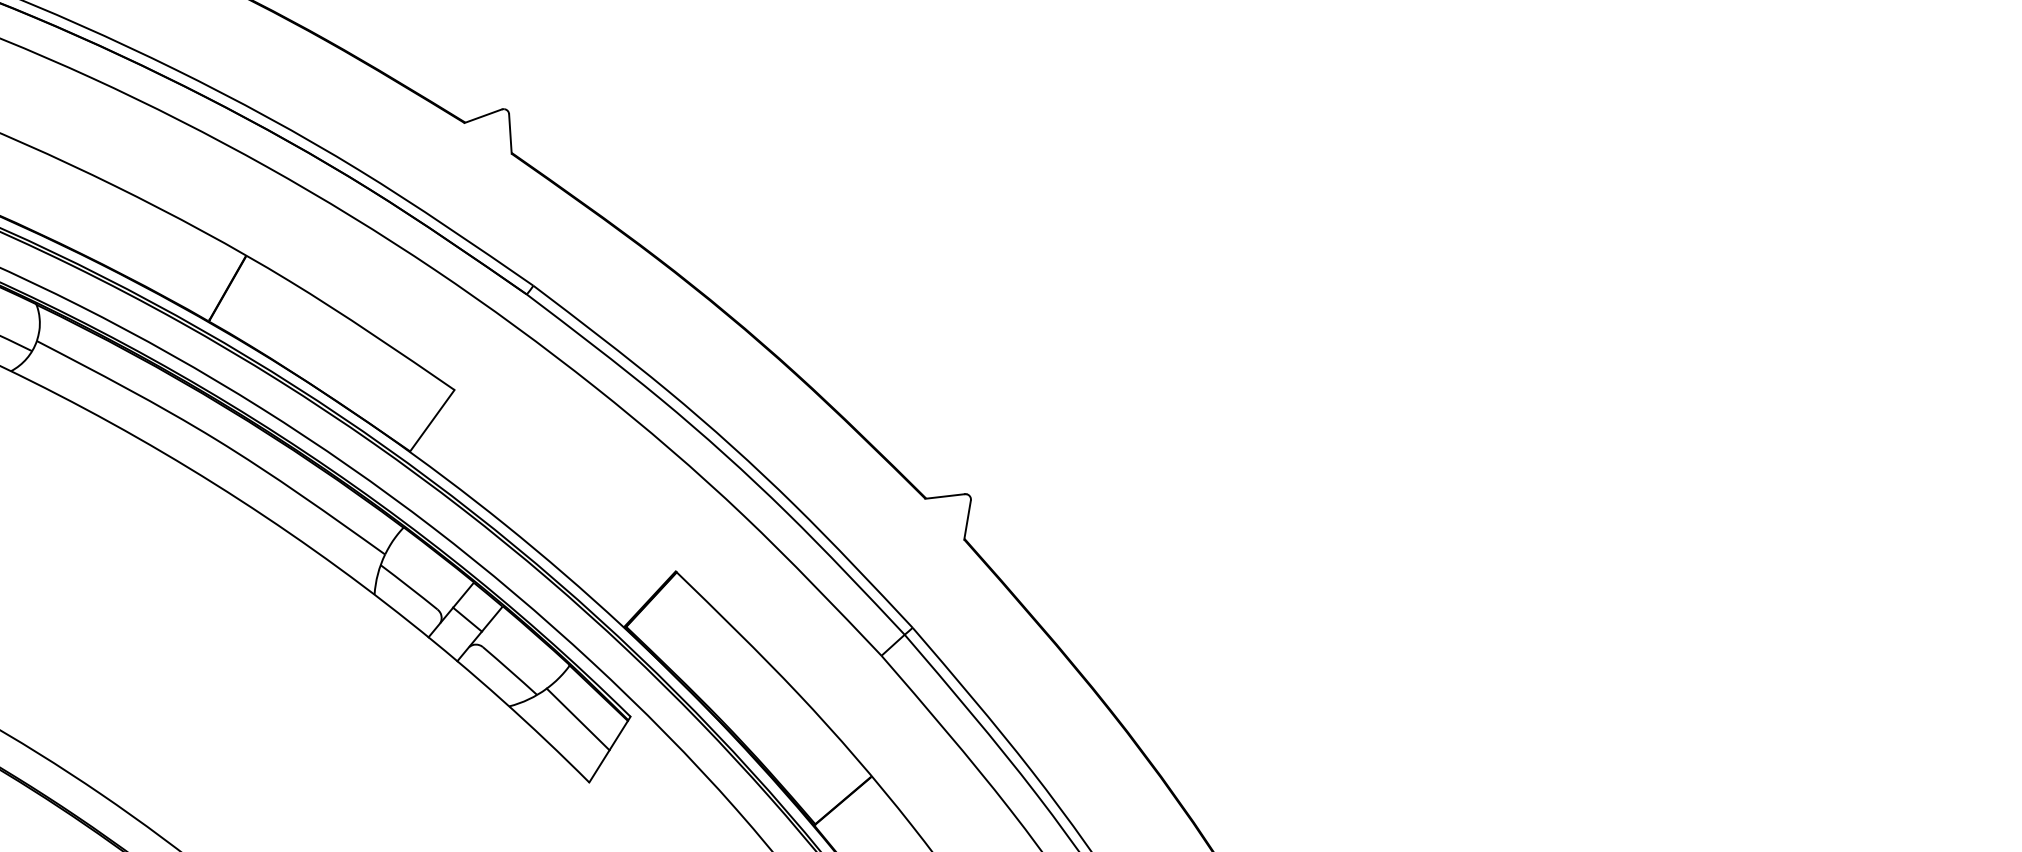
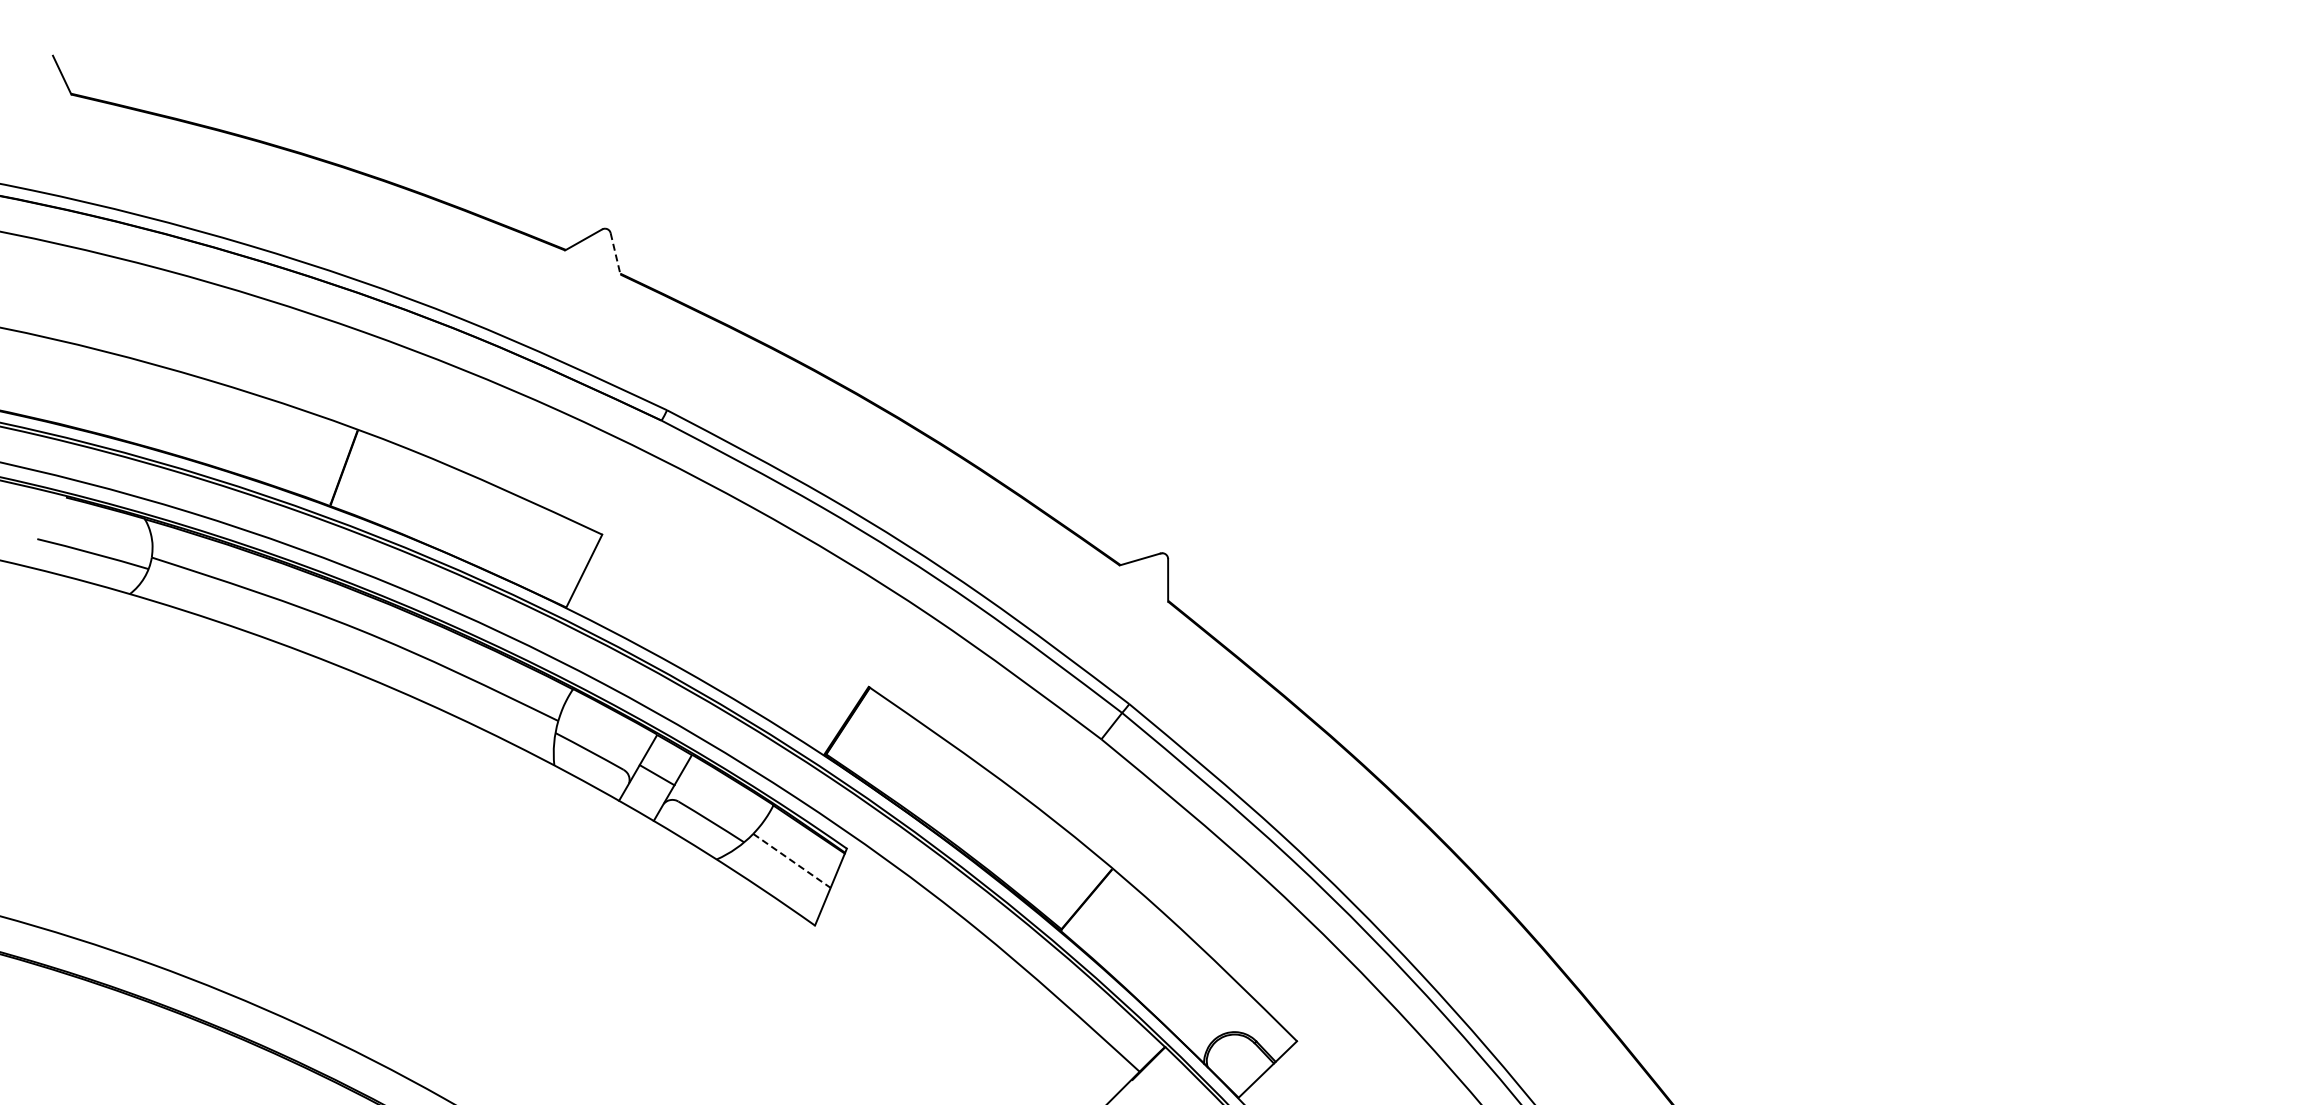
line: (510, 134) -> (615, 254), solid -> dashed
line: (578, 720) -> (792, 861), solid -> dashed

